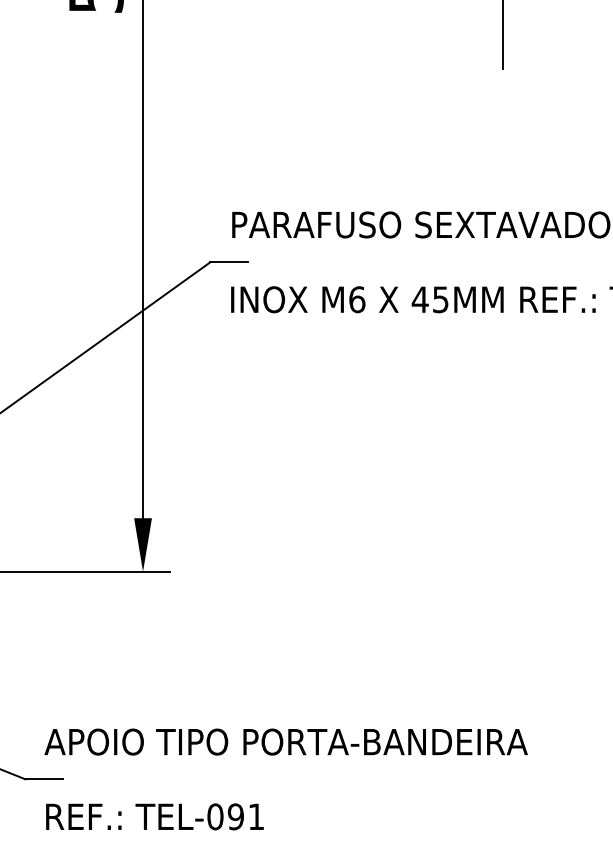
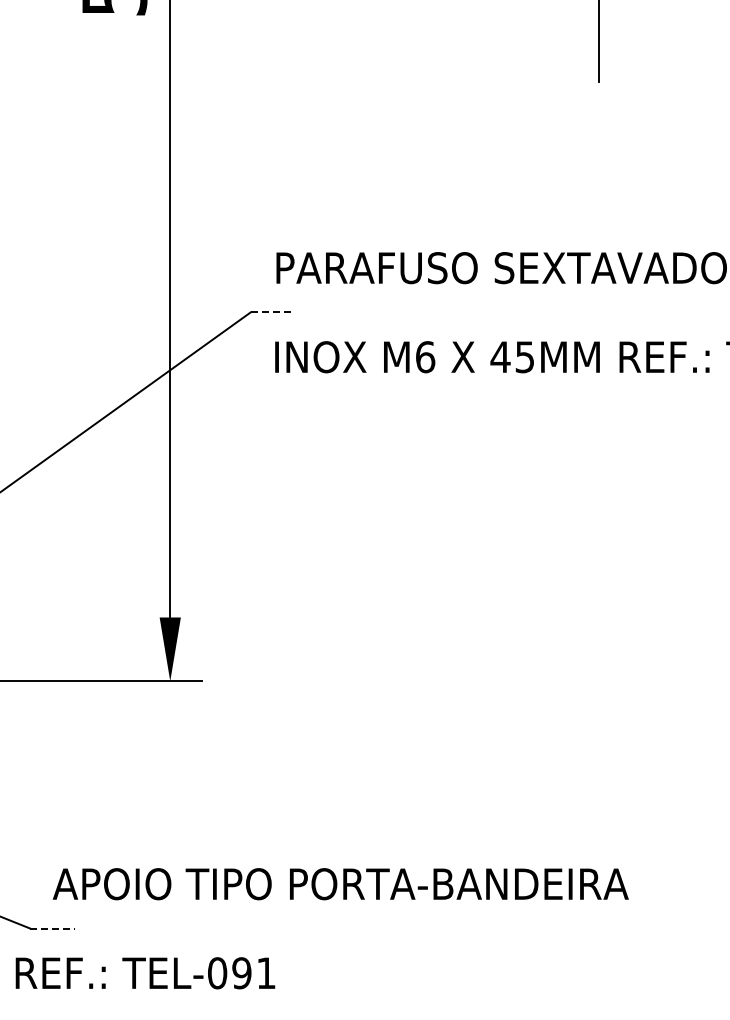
line: (229, 262) -> (273, 312), solid -> dashed
line: (44, 779) -> (52, 928), solid -> dashed
text: (154, 817) -> (145, 973), moved

